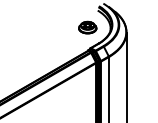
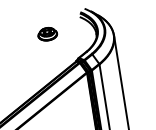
part: (87, 27) -> (47, 34), moved

